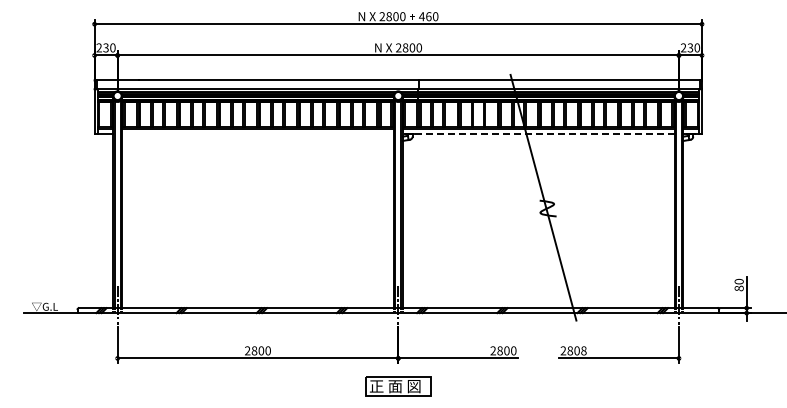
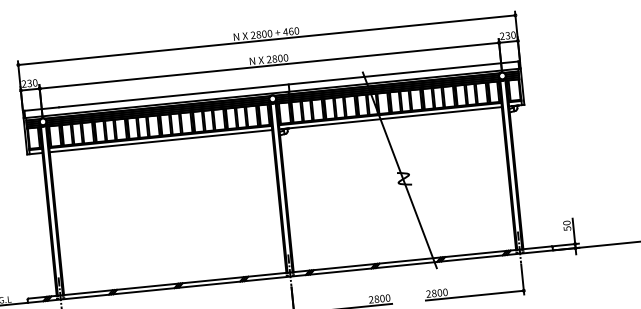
line: (257, 133) -> (160, 141), added
line: (538, 133) -> (390, 118), dashed -> solid
text: (738, 288) -> (566, 228), 80 -> 50
text: (583, 351) -> (445, 292), 2808 -> 2800

